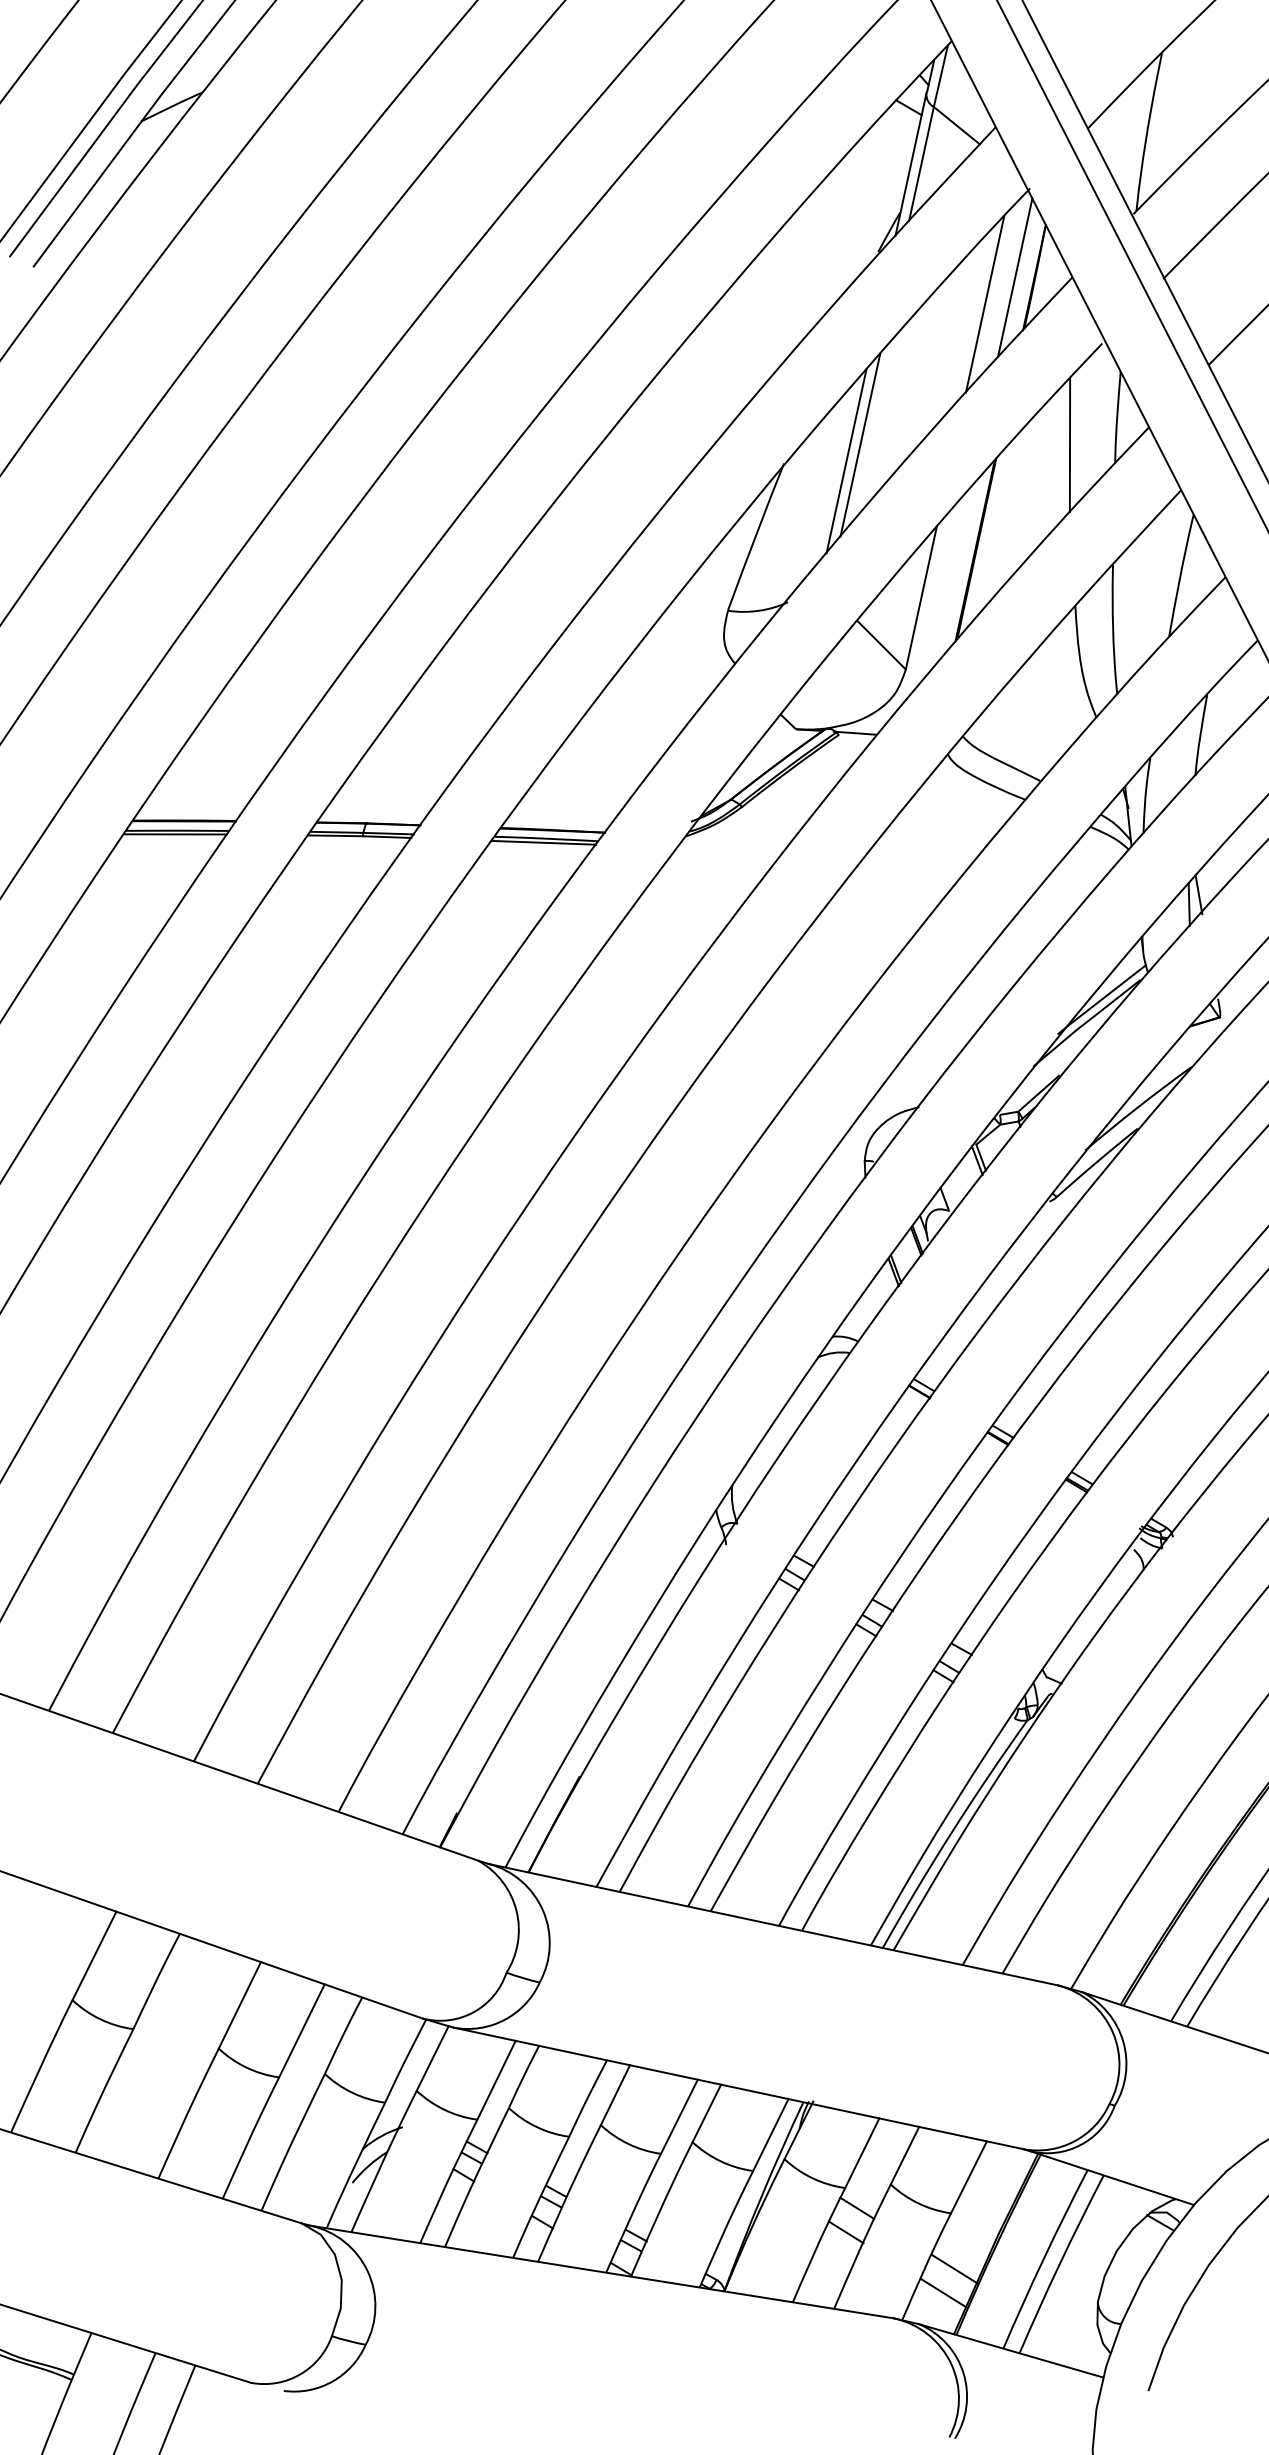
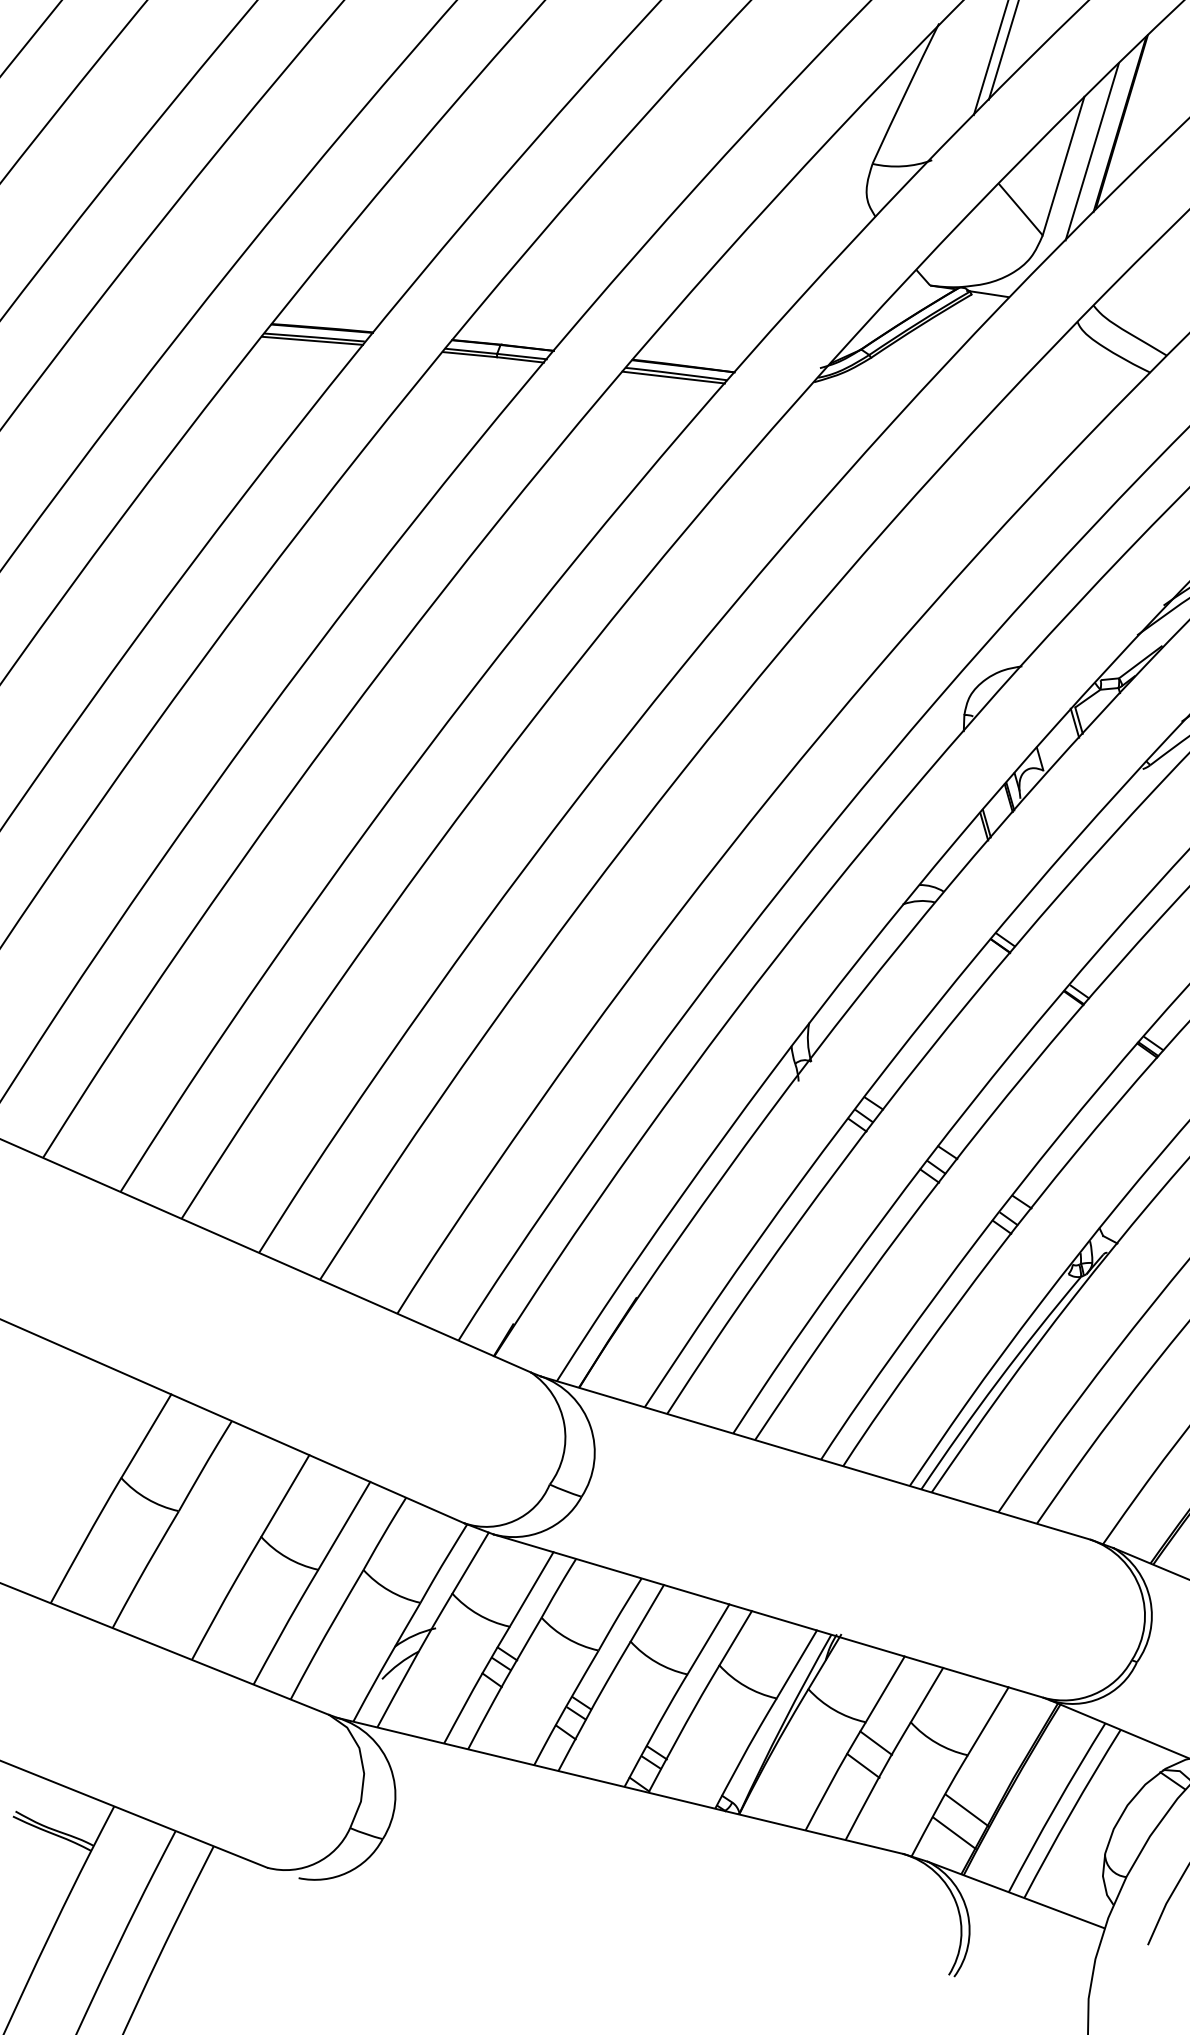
line: (949, 580) -> (1092, 151), added

